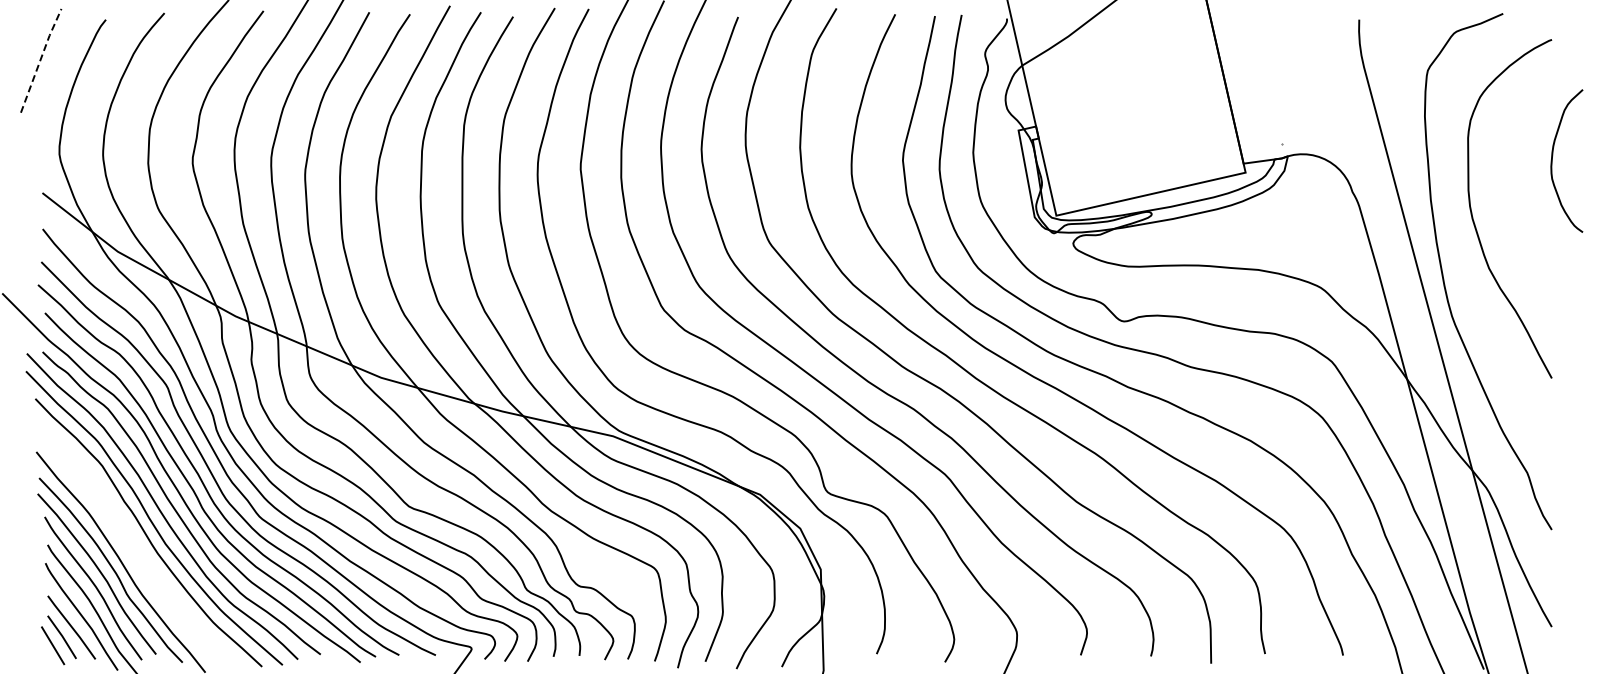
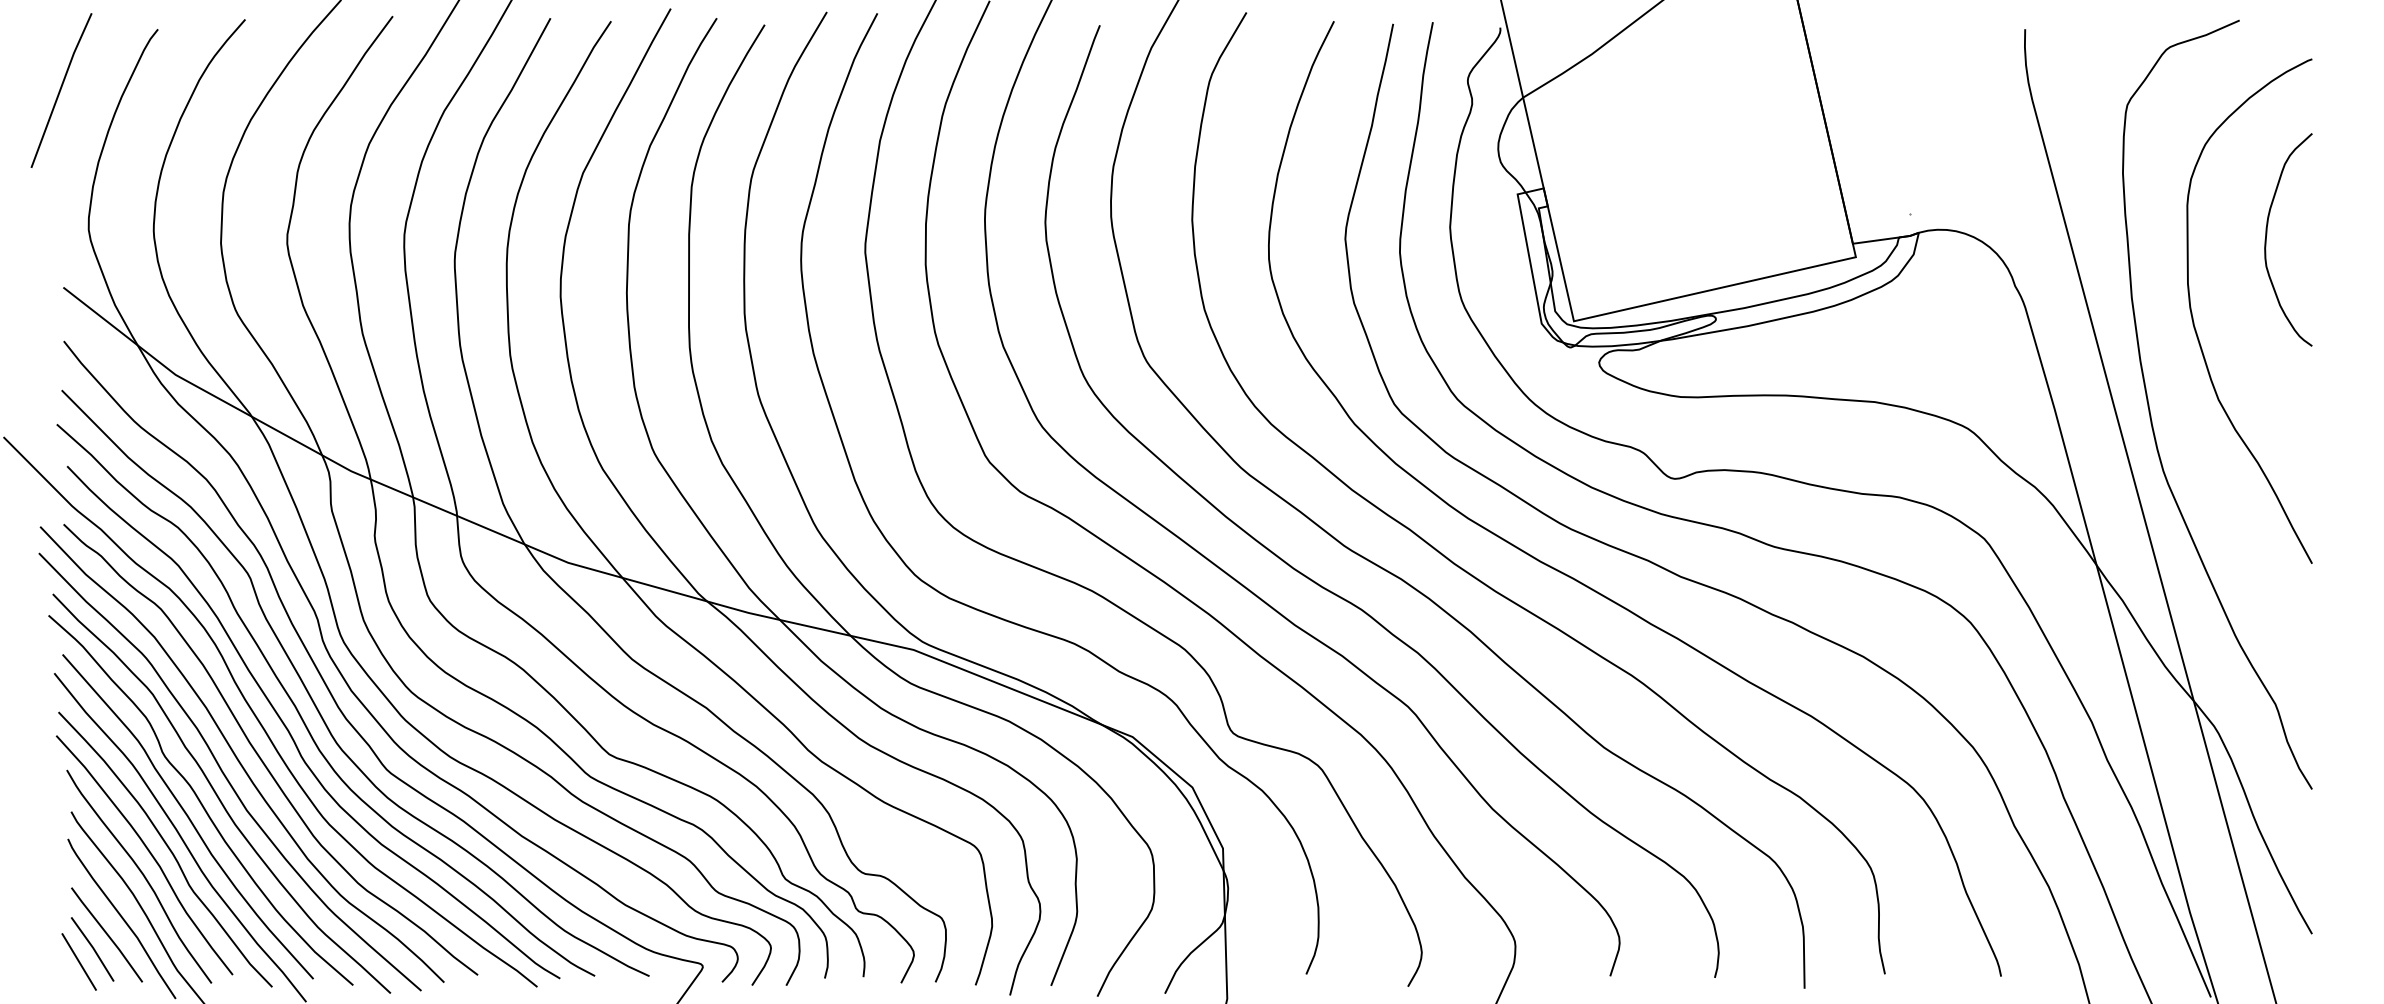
line: (40, 59) -> (60, 88), dashed -> solid
curve: (1553, 155) -> (2268, 231), moved
part: (134, 536) -> (200, 799), added

